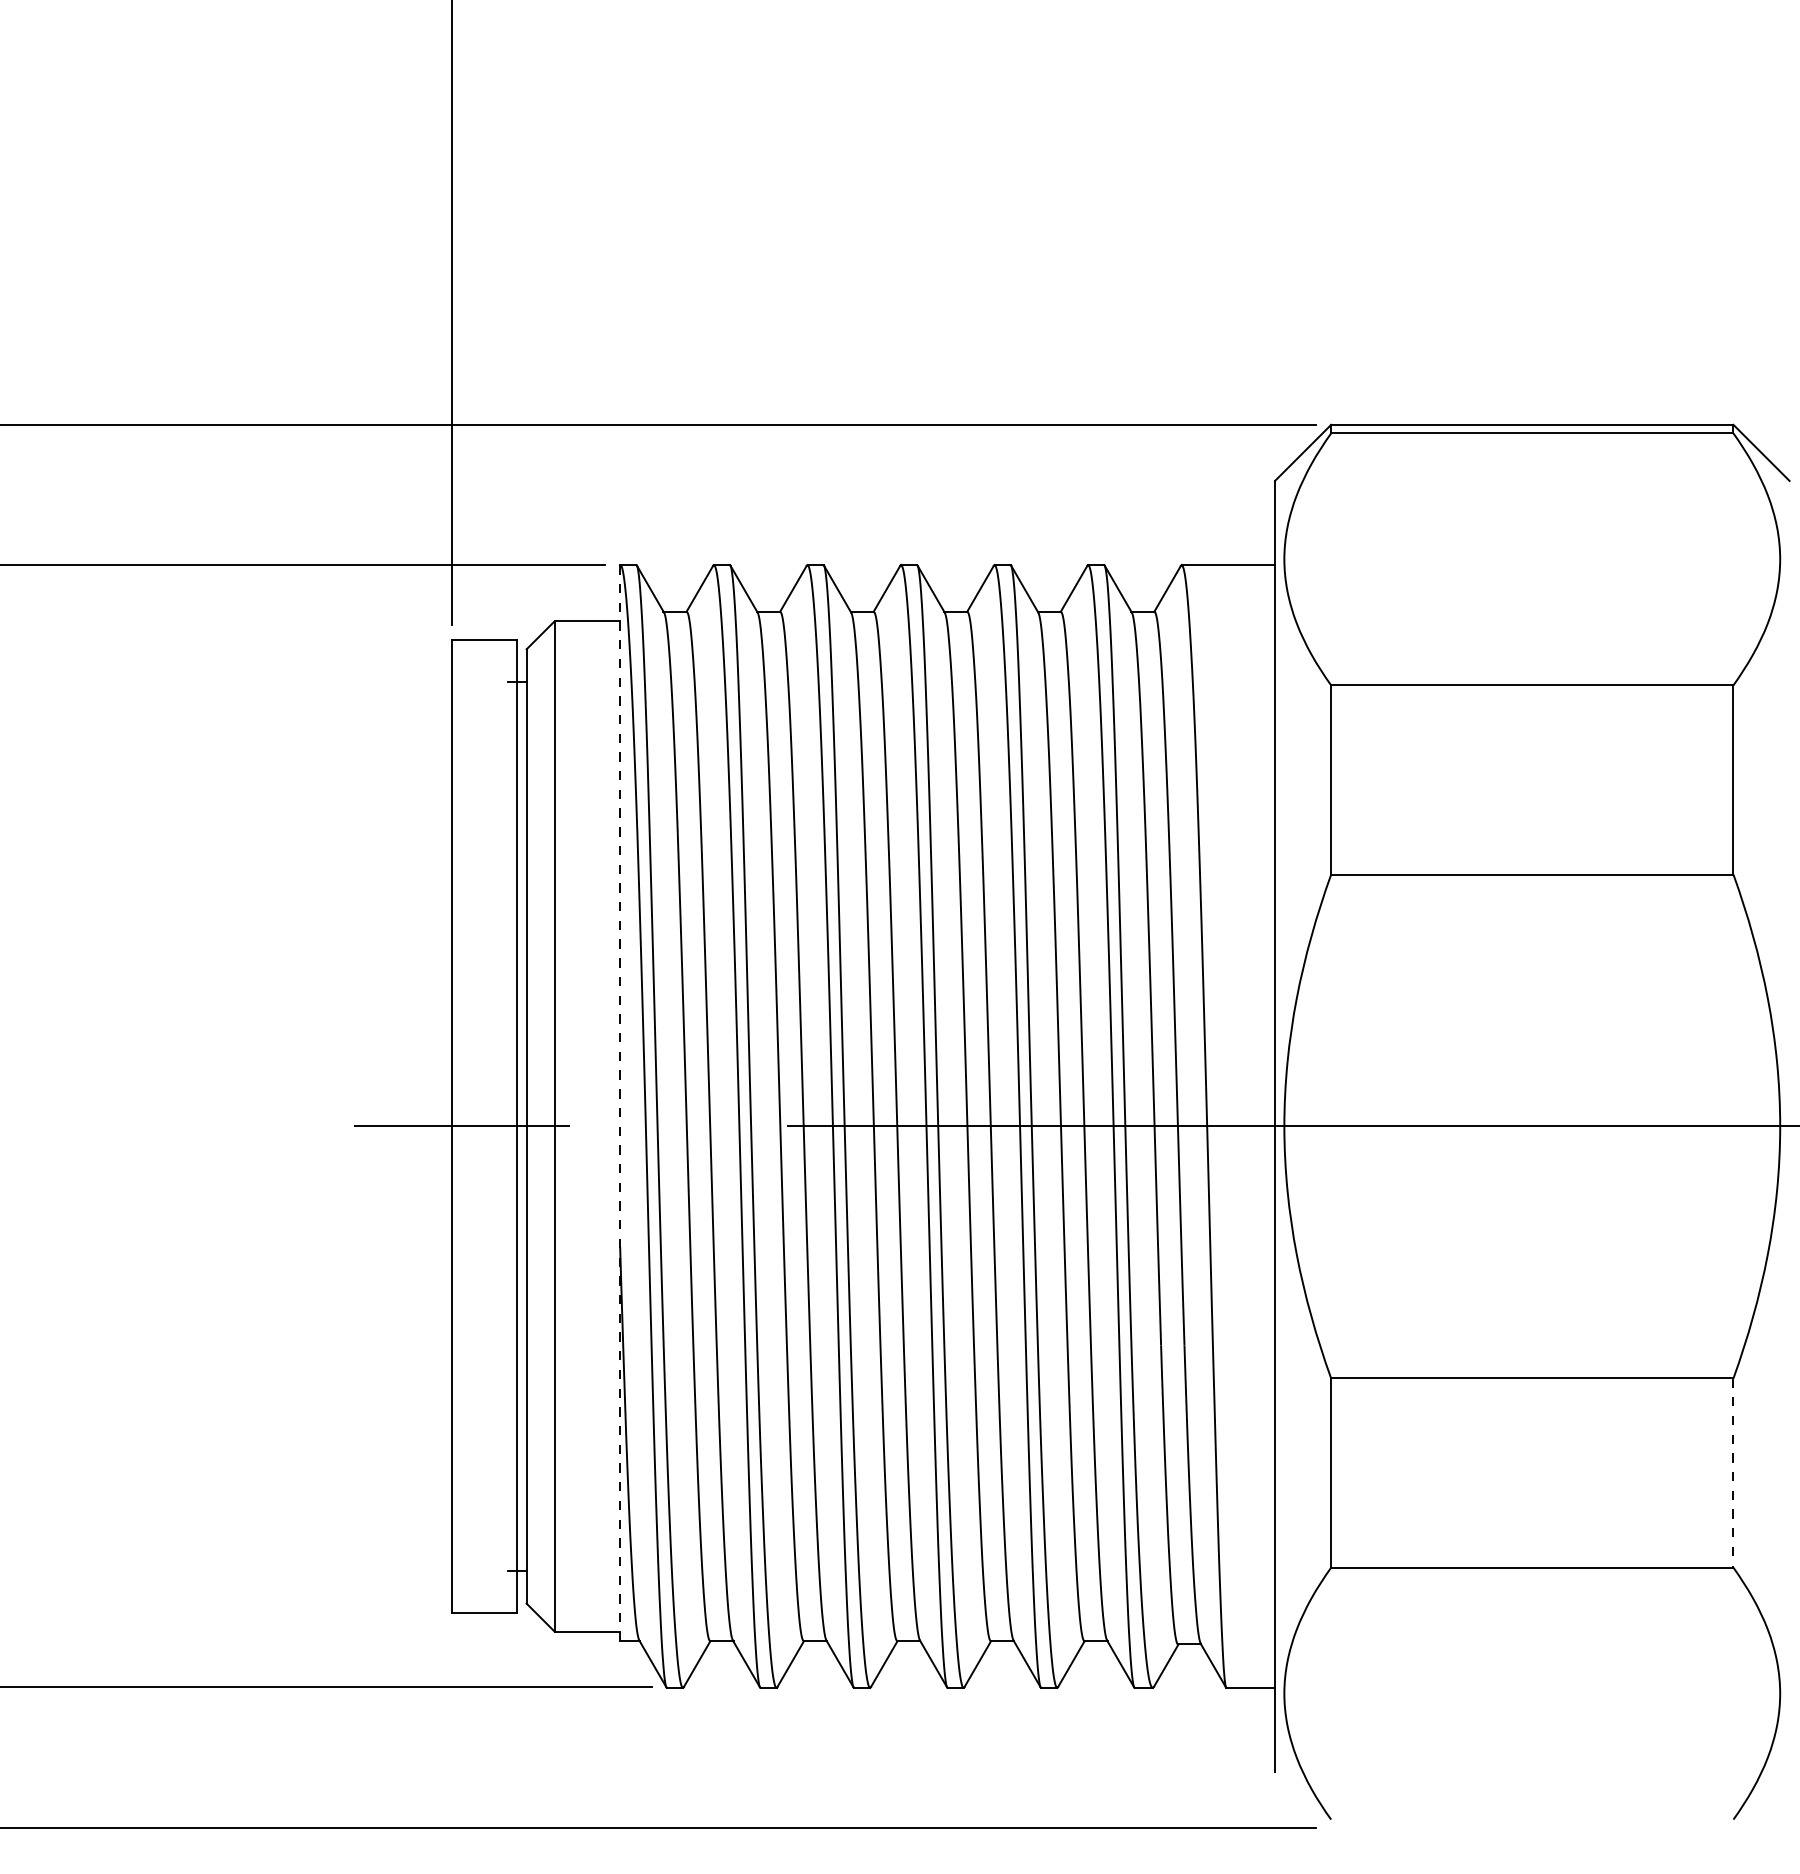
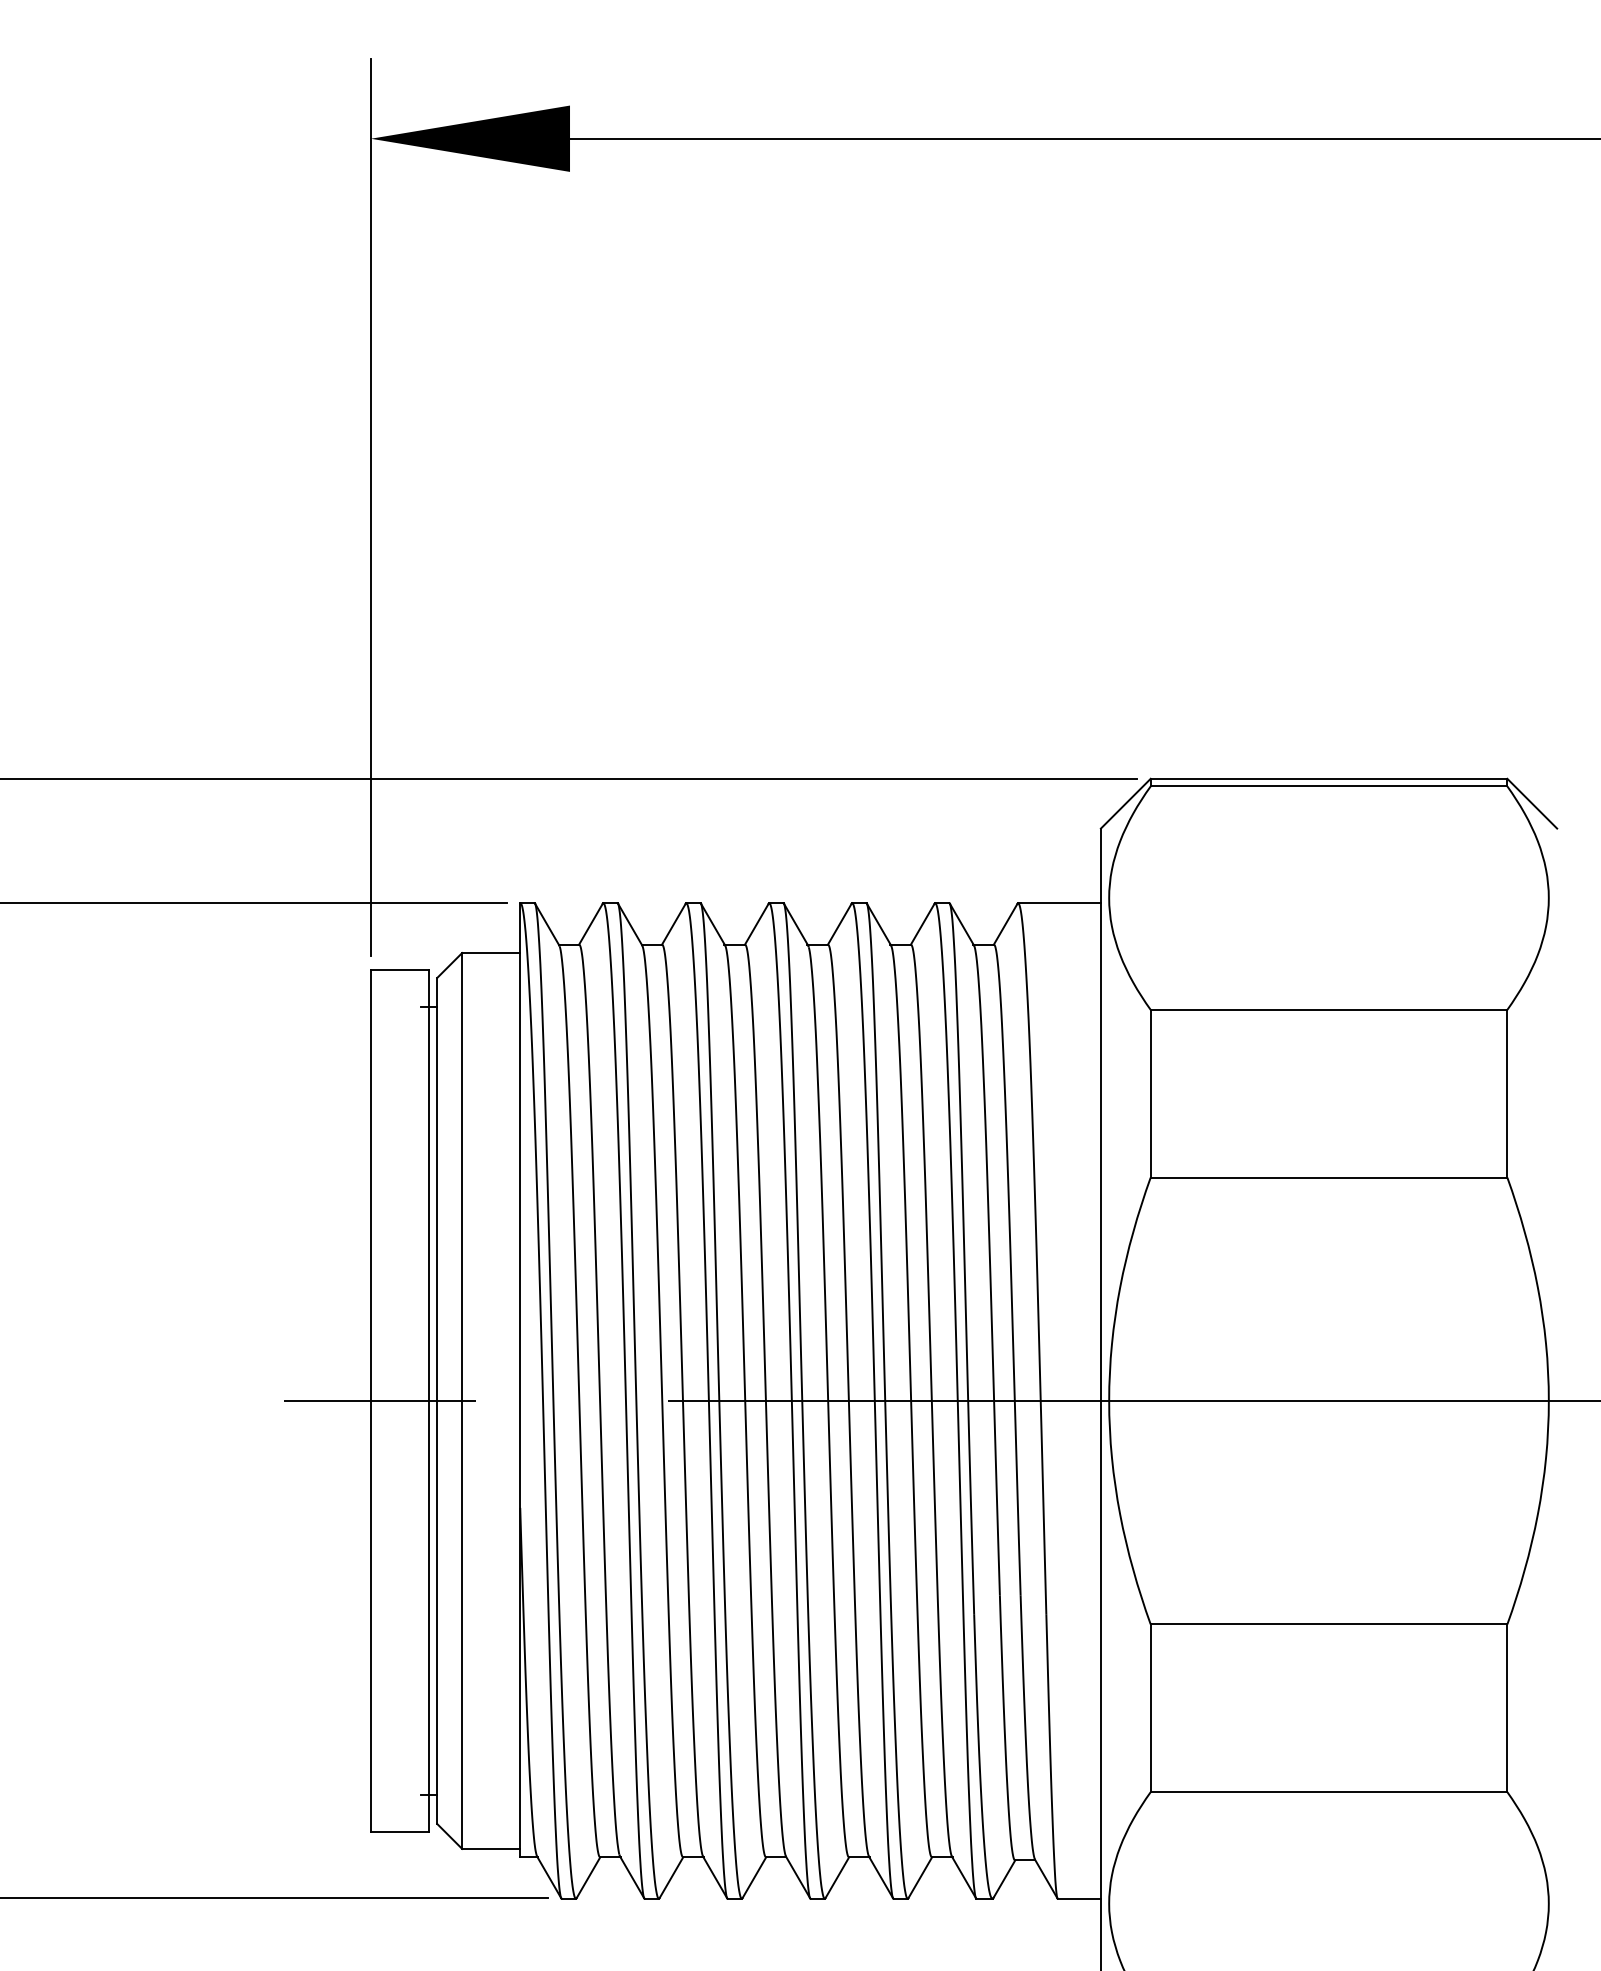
line: (620, 1103) -> (520, 1380), dashed -> solid
line: (1733, 1473) -> (1507, 1708), dashed -> solid

